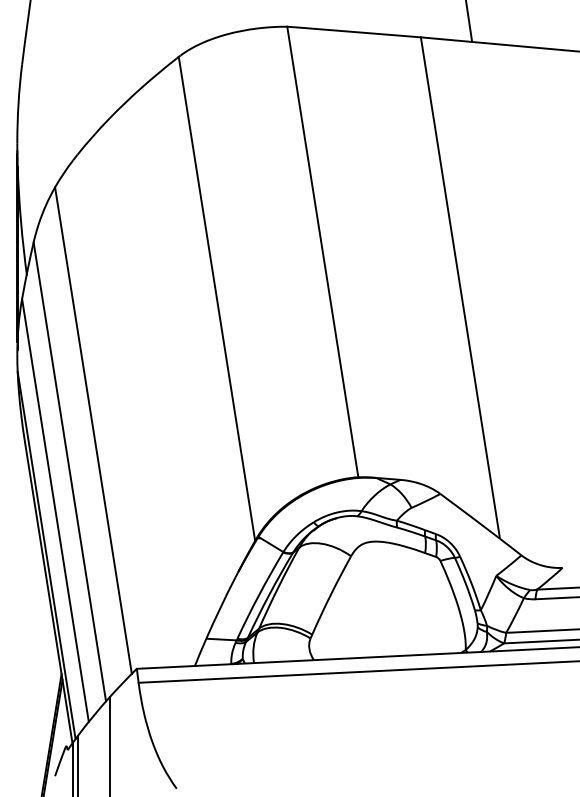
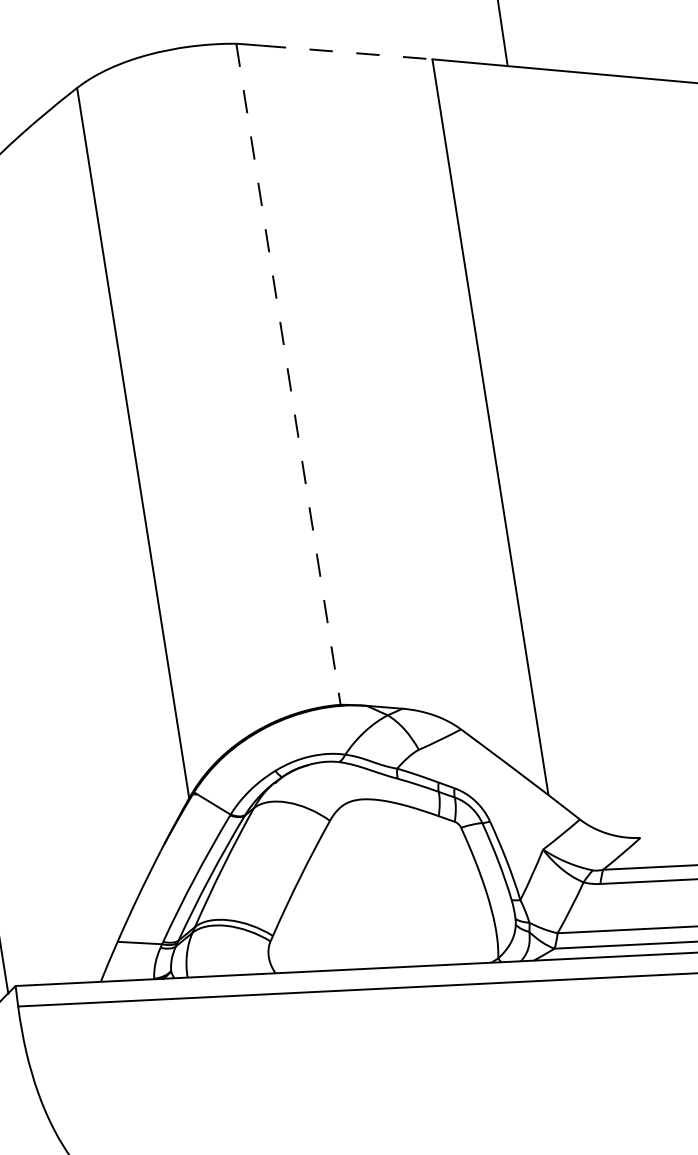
line: (363, 32) -> (348, 52), solid -> dashed
line: (322, 252) -> (288, 375), solid -> dashed

